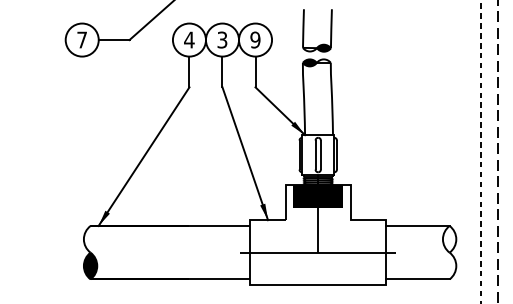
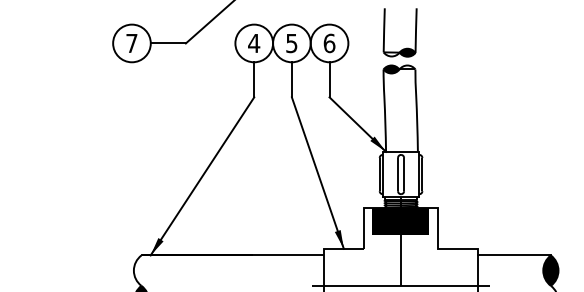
text: (222, 39) -> (291, 42), 3 -> 5
text: (255, 39) -> (329, 42), 9 -> 6
fill: (449, 239) -> (550, 270), added

